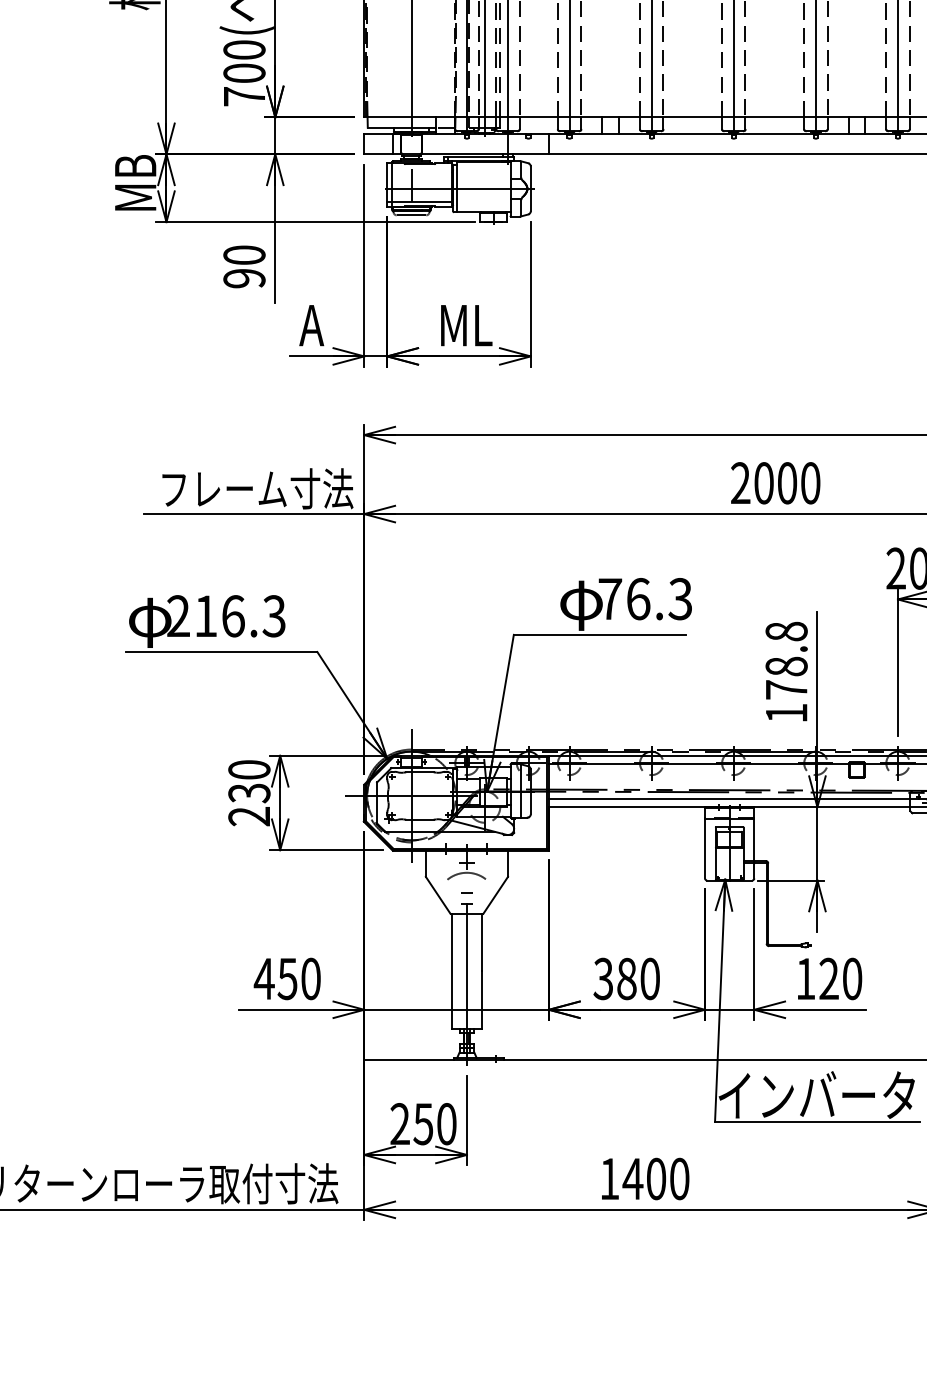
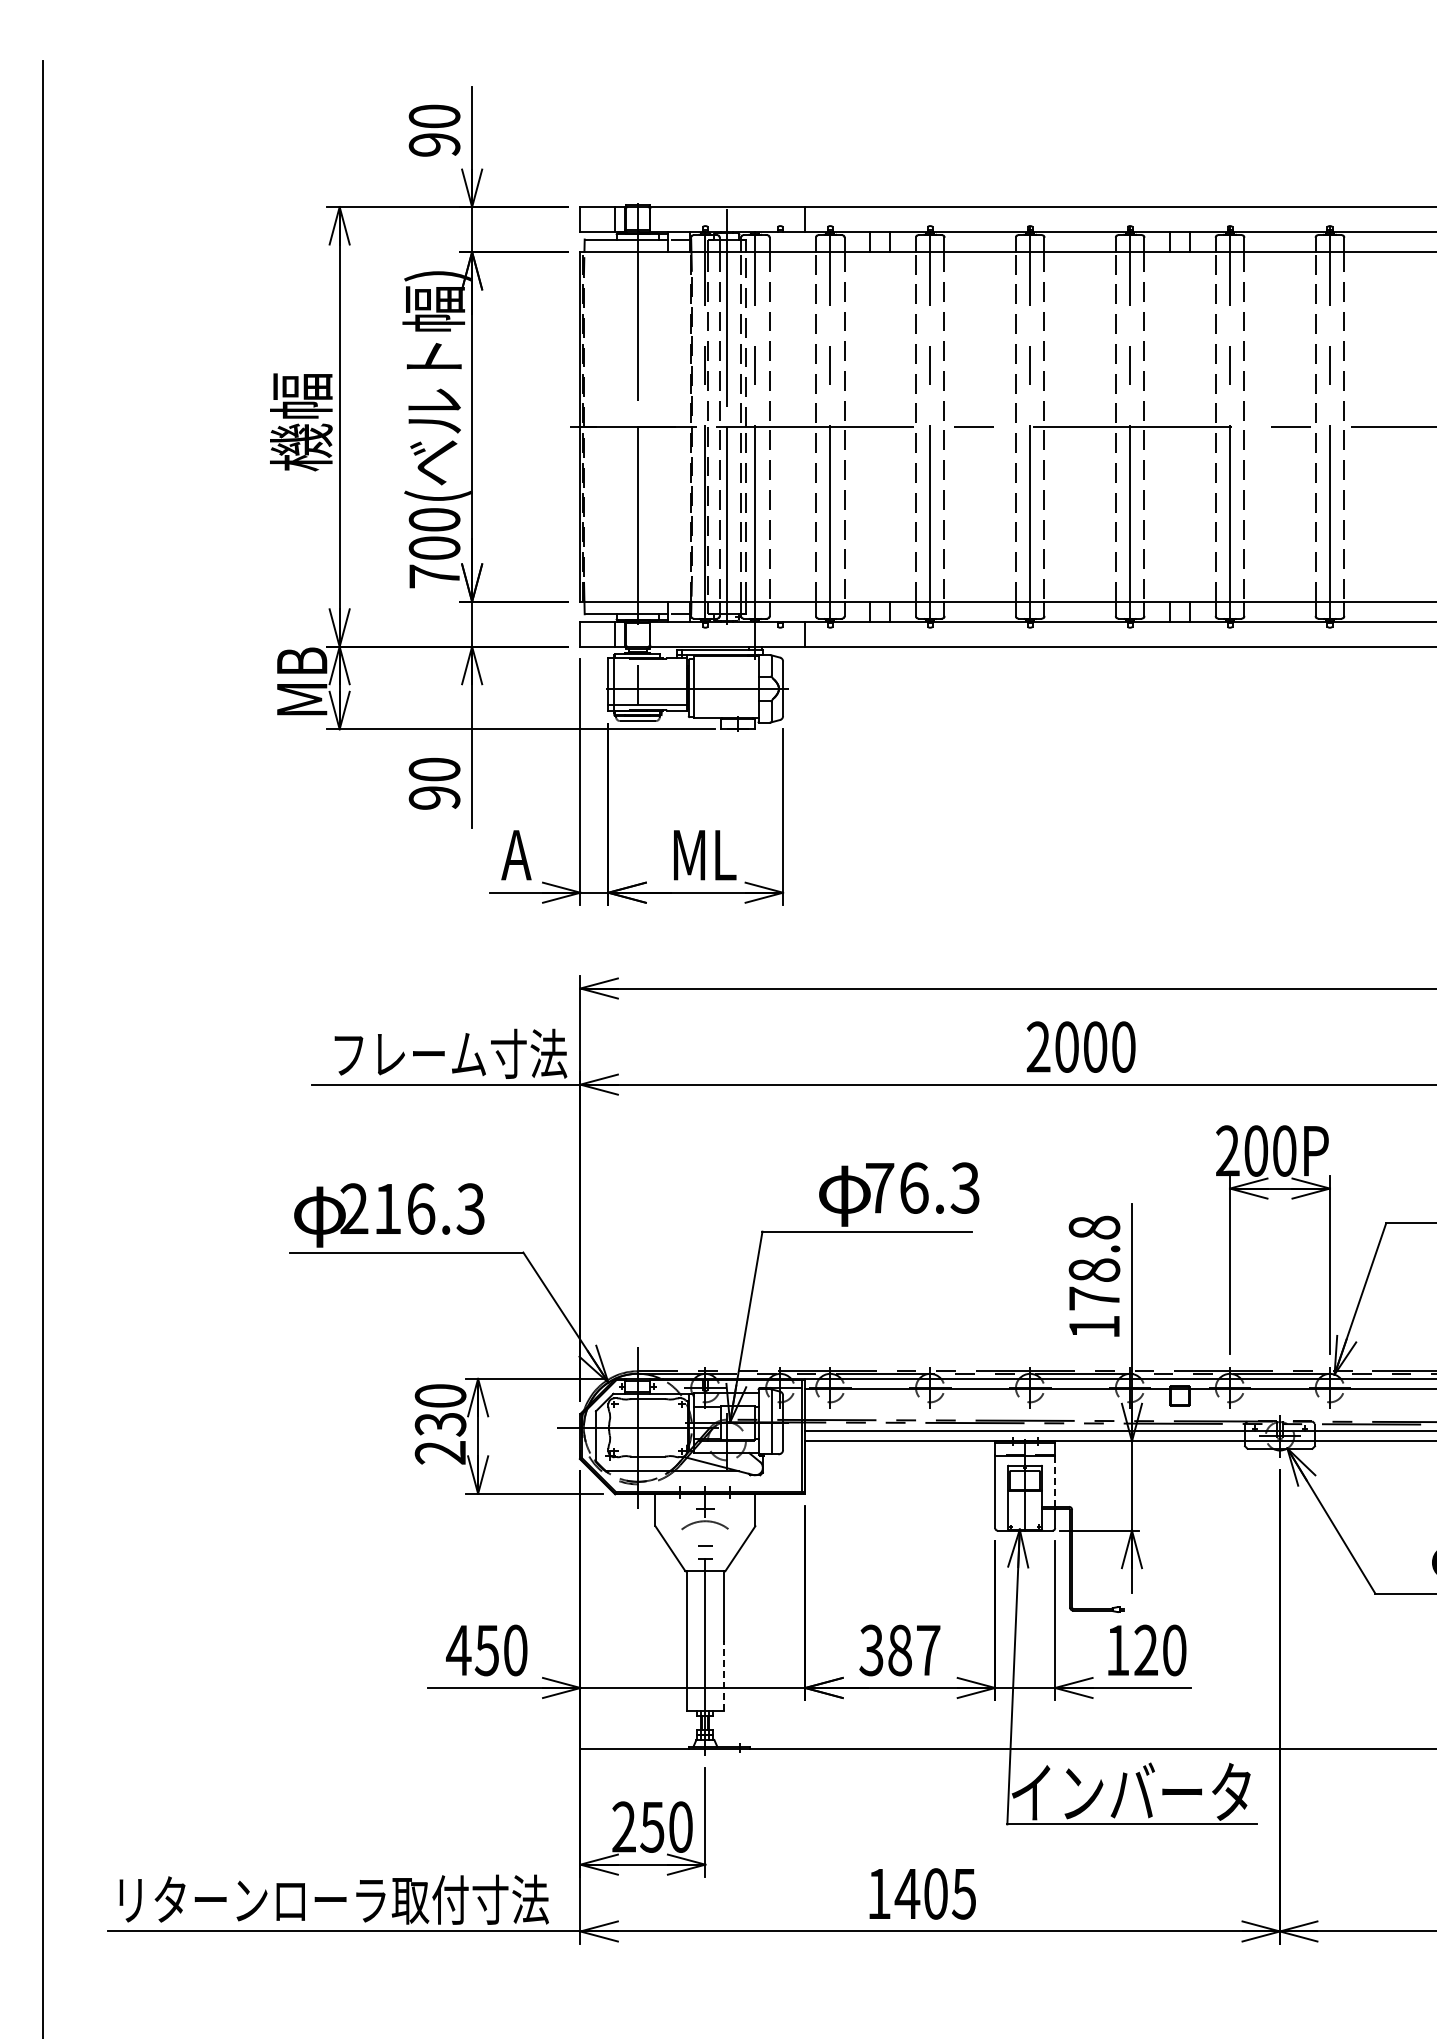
line: (754, 839) -> (1055, 1480), solid -> dashed
text: (650, 978) -> (928, 1650), 380 -> 387
line: (482, 999) -> (724, 1675), solid -> dashed
text: (679, 1178) -> (963, 1893), 1400 -> 1405

